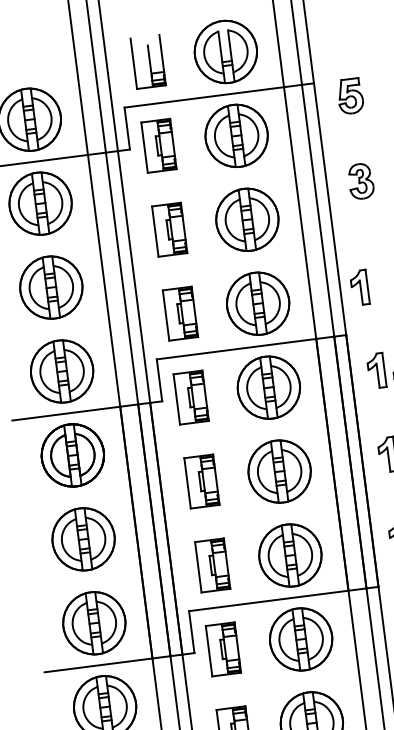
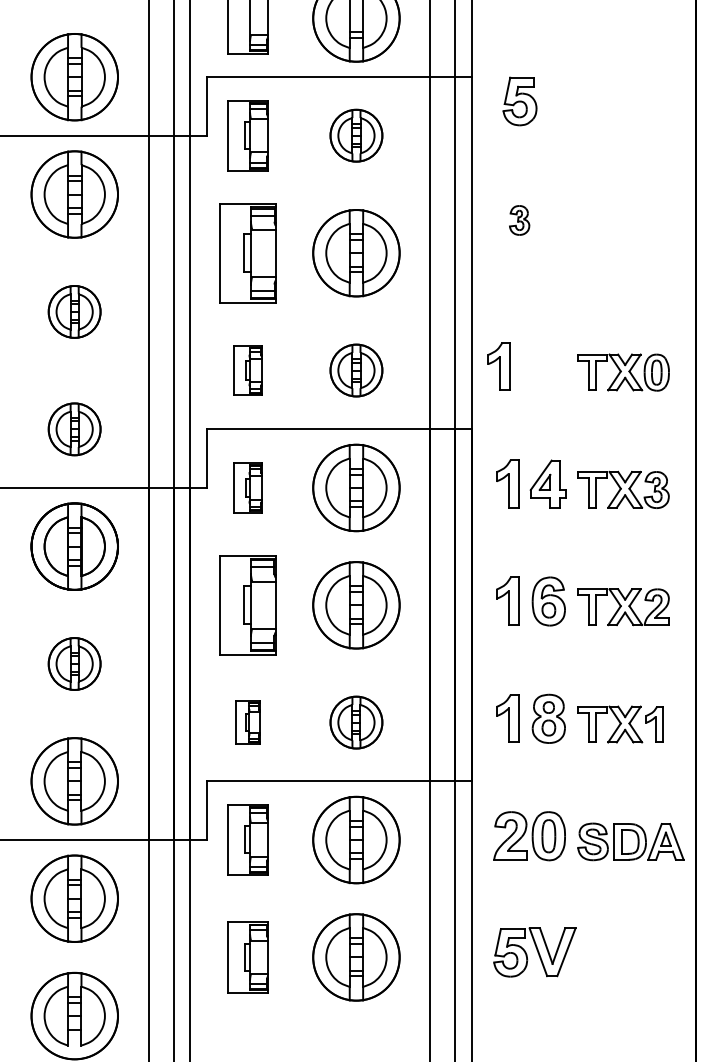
part: (236, 135) -> (356, 135), size x0.6
part: (360, 181) -> (519, 220), size x0.6
part: (169, 229) -> (247, 252), size x1.4
part: (51, 287) -> (74, 311), size x0.6
part: (258, 303) -> (356, 370), size x0.6
part: (180, 313) -> (247, 370), size x0.7
part: (61, 371) -> (74, 429), size x0.6
part: (190, 397) -> (247, 487), size x0.7
part: (201, 481) -> (247, 605), size x1.4
part: (83, 539) -> (74, 663), size x0.6
part: (290, 555) -> (356, 722), size x0.6
part: (212, 565) -> (247, 722), size x0.6

